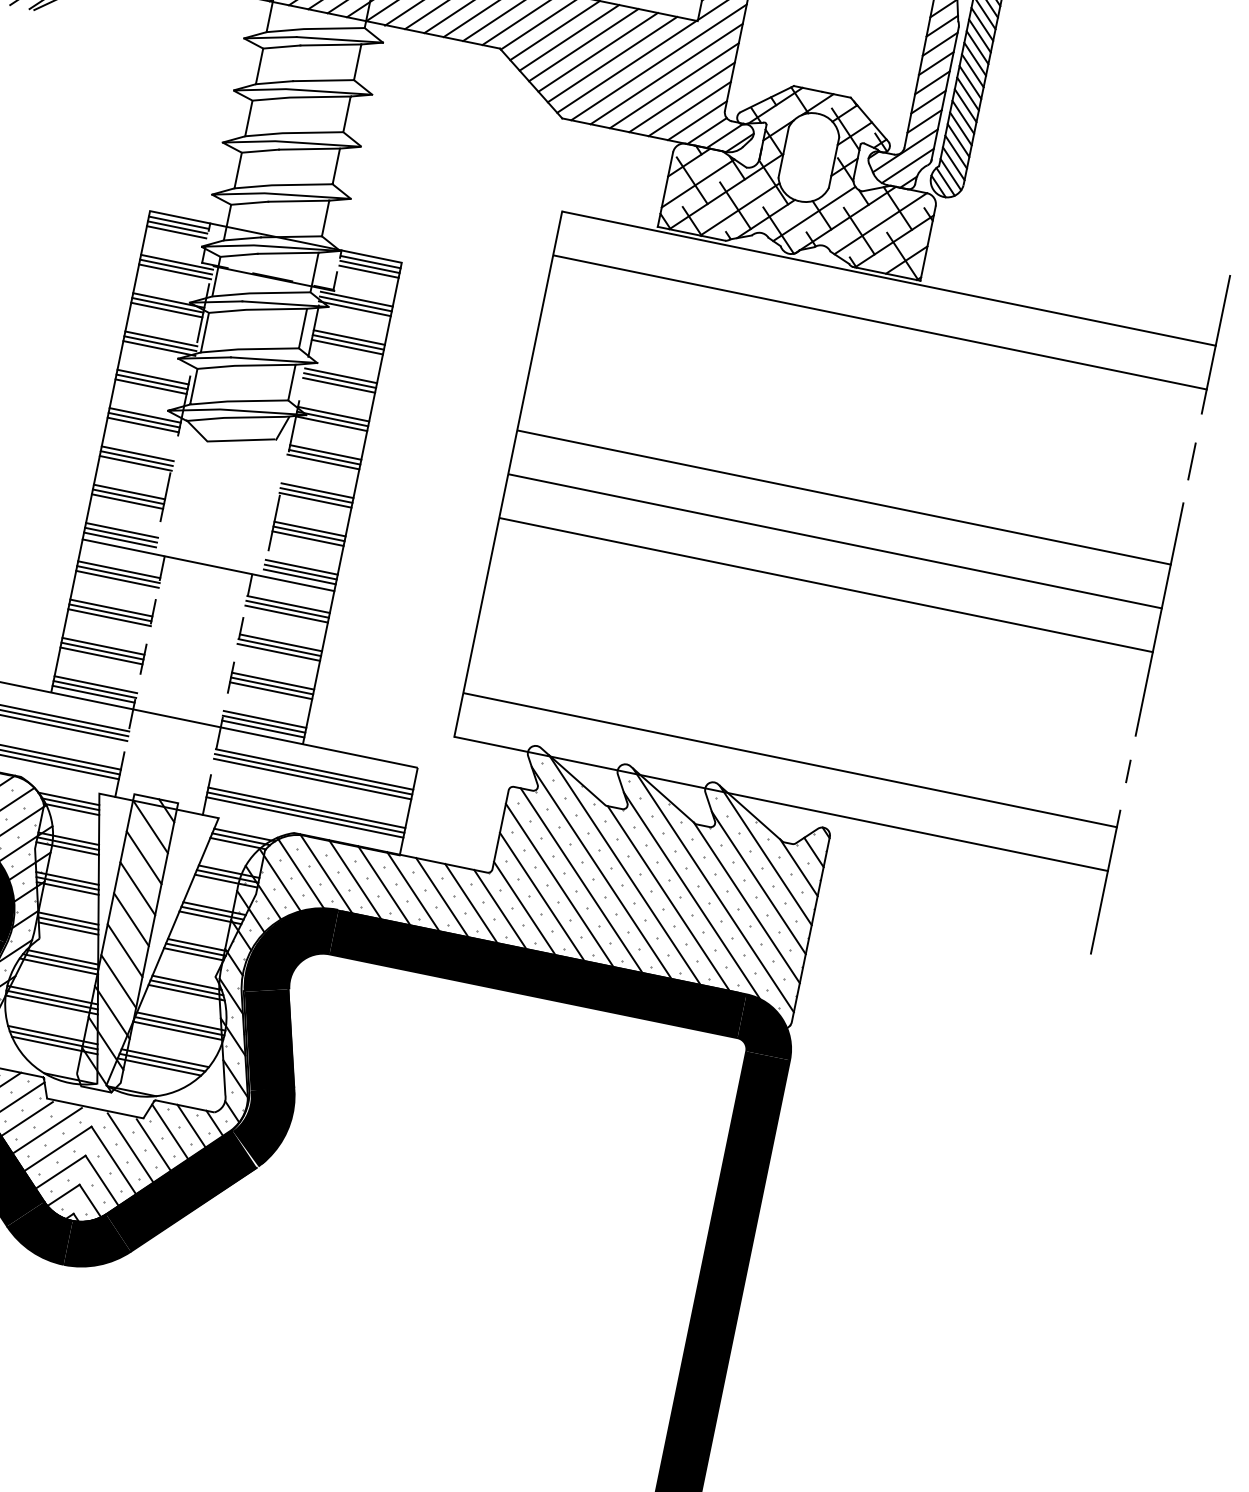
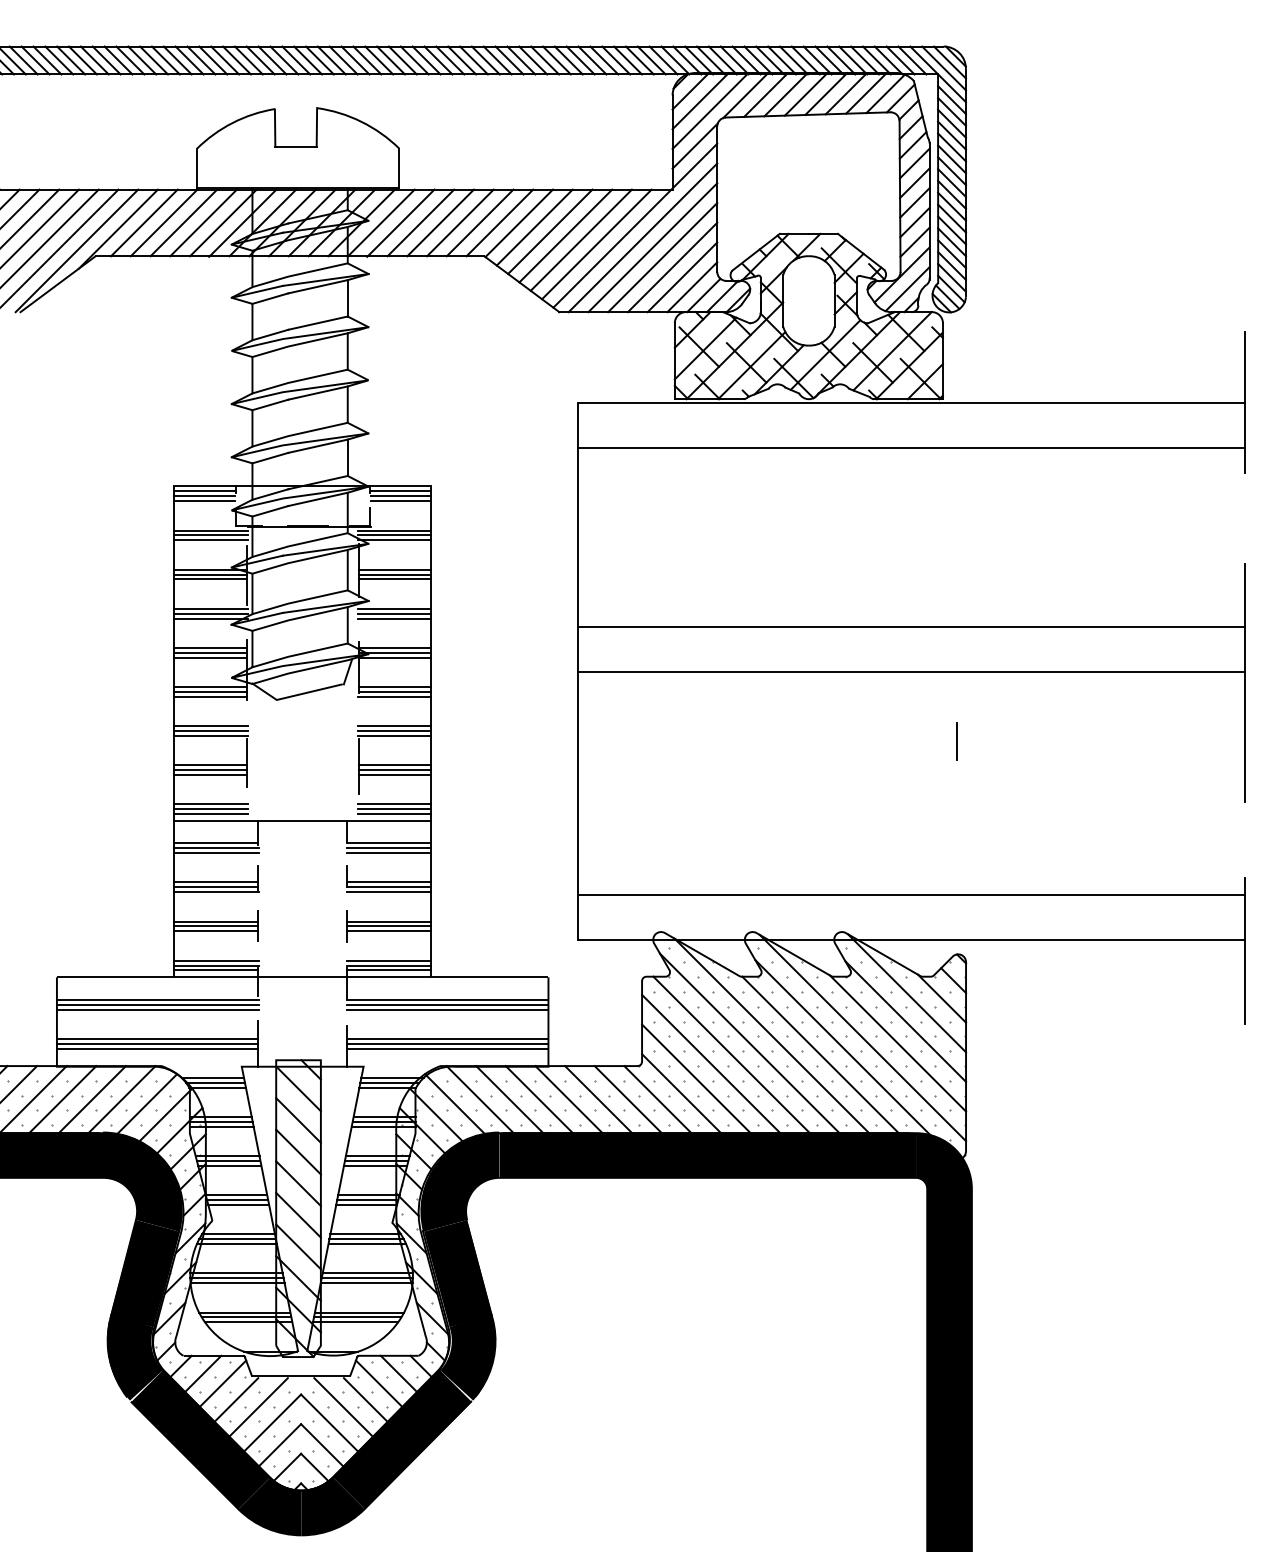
line: (1191, 461) -> (956, 741), moved
line: (826, 585) -> (912, 716), removed
line: (1127, 770) -> (1244, 837), removed

